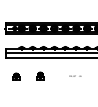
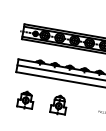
part: (16, 76) -> (26, 99), size x1.67
part: (40, 76) -> (59, 105), size x1.67

